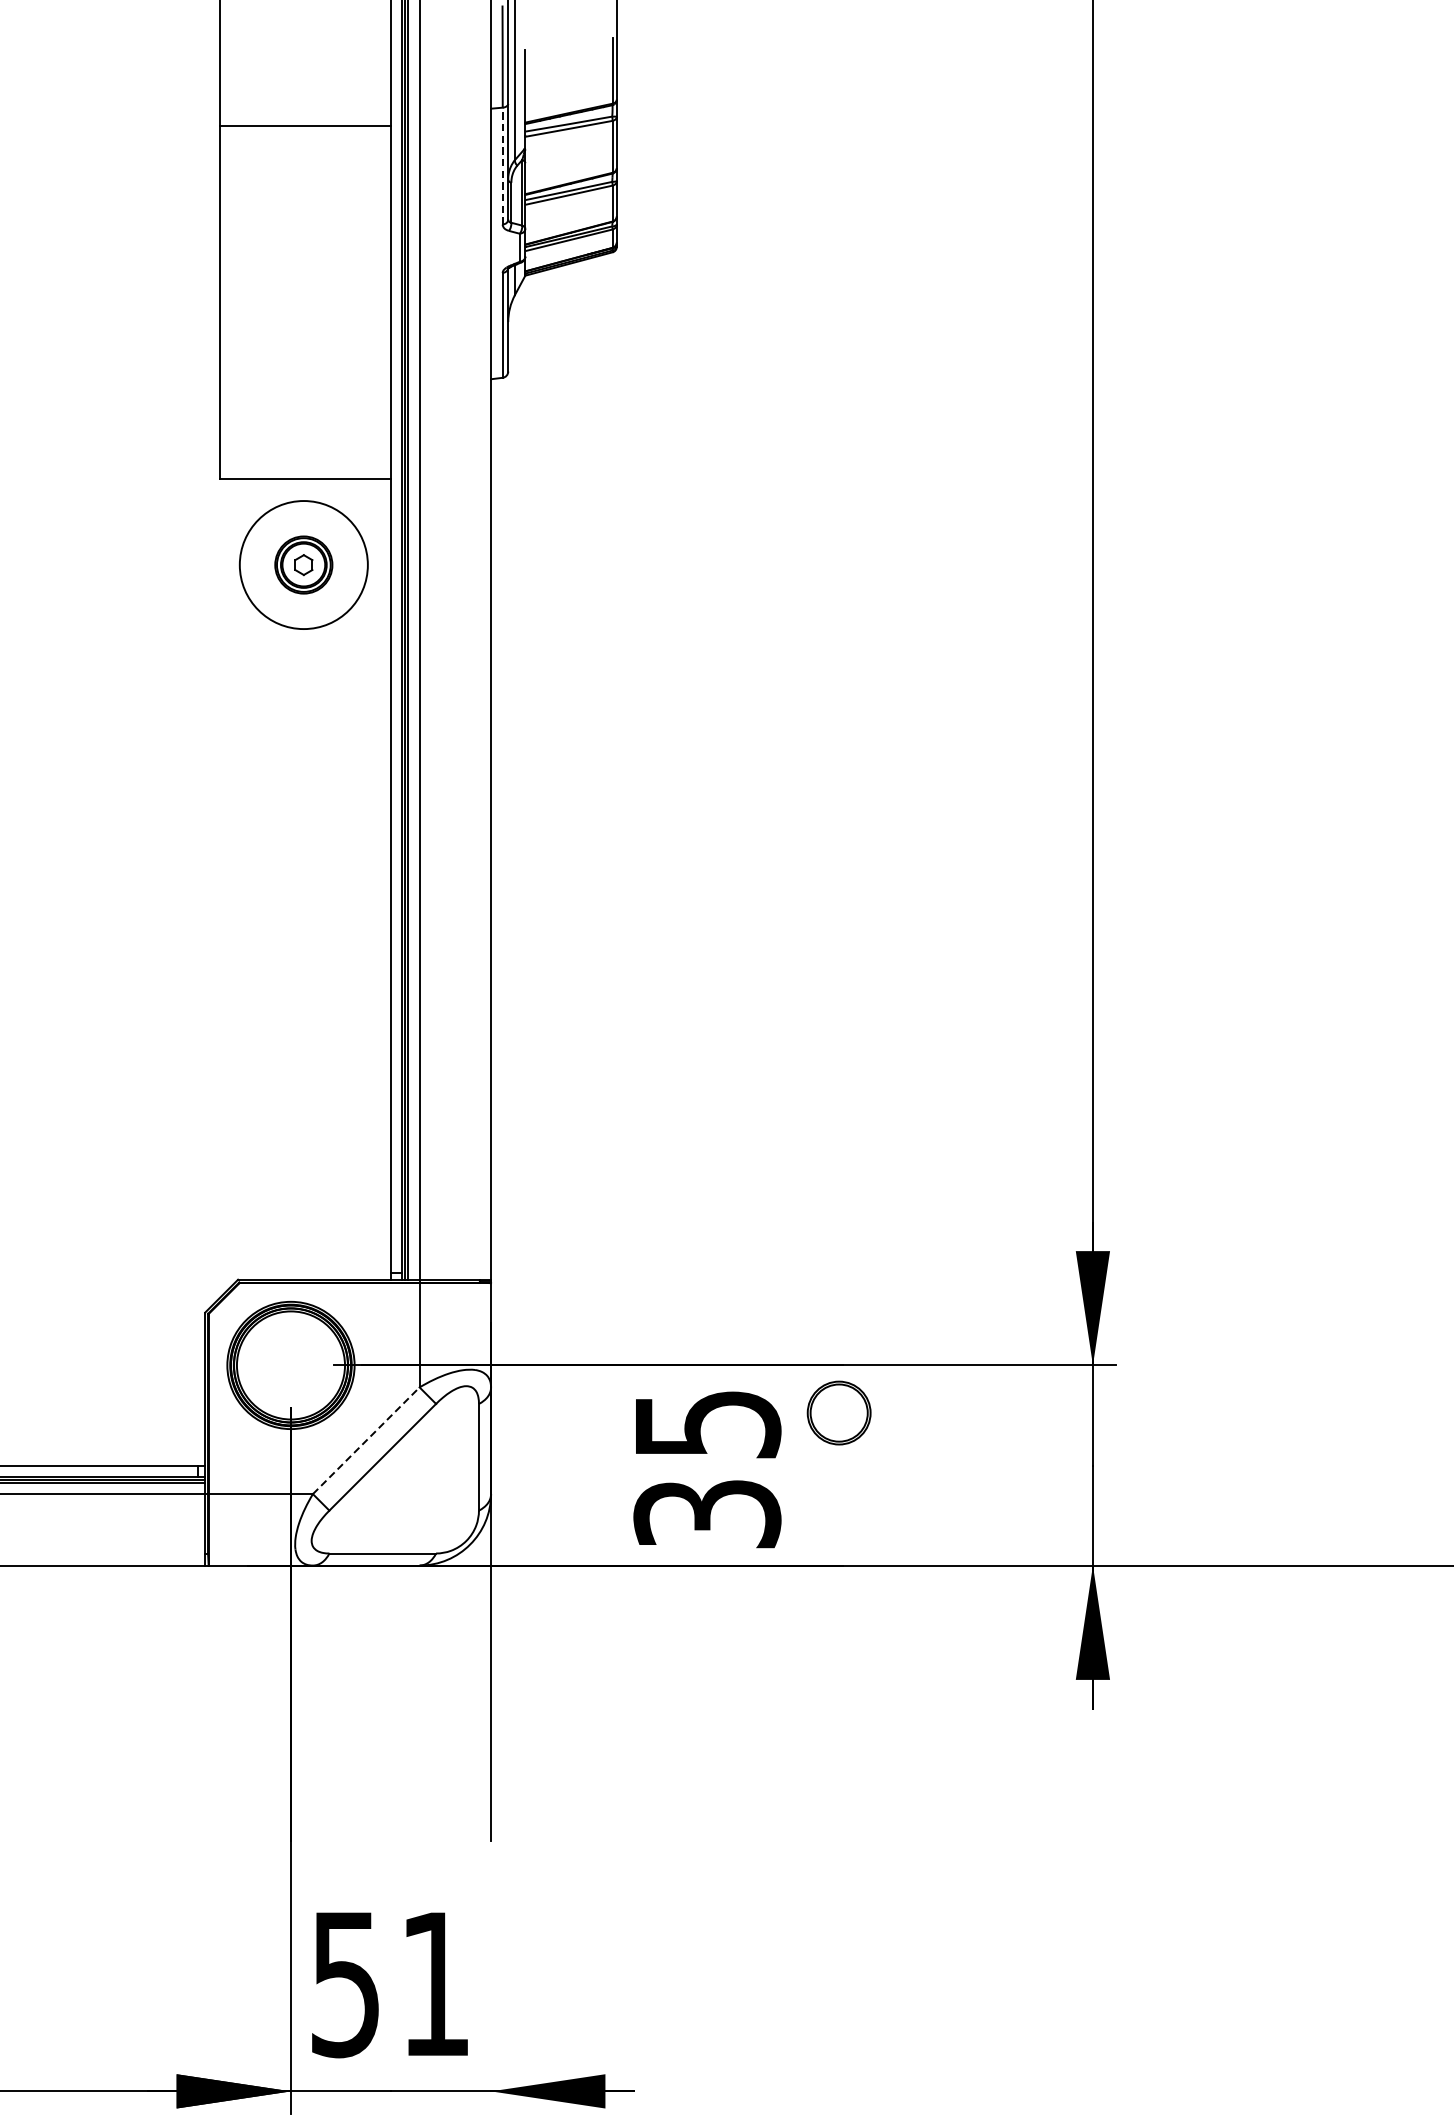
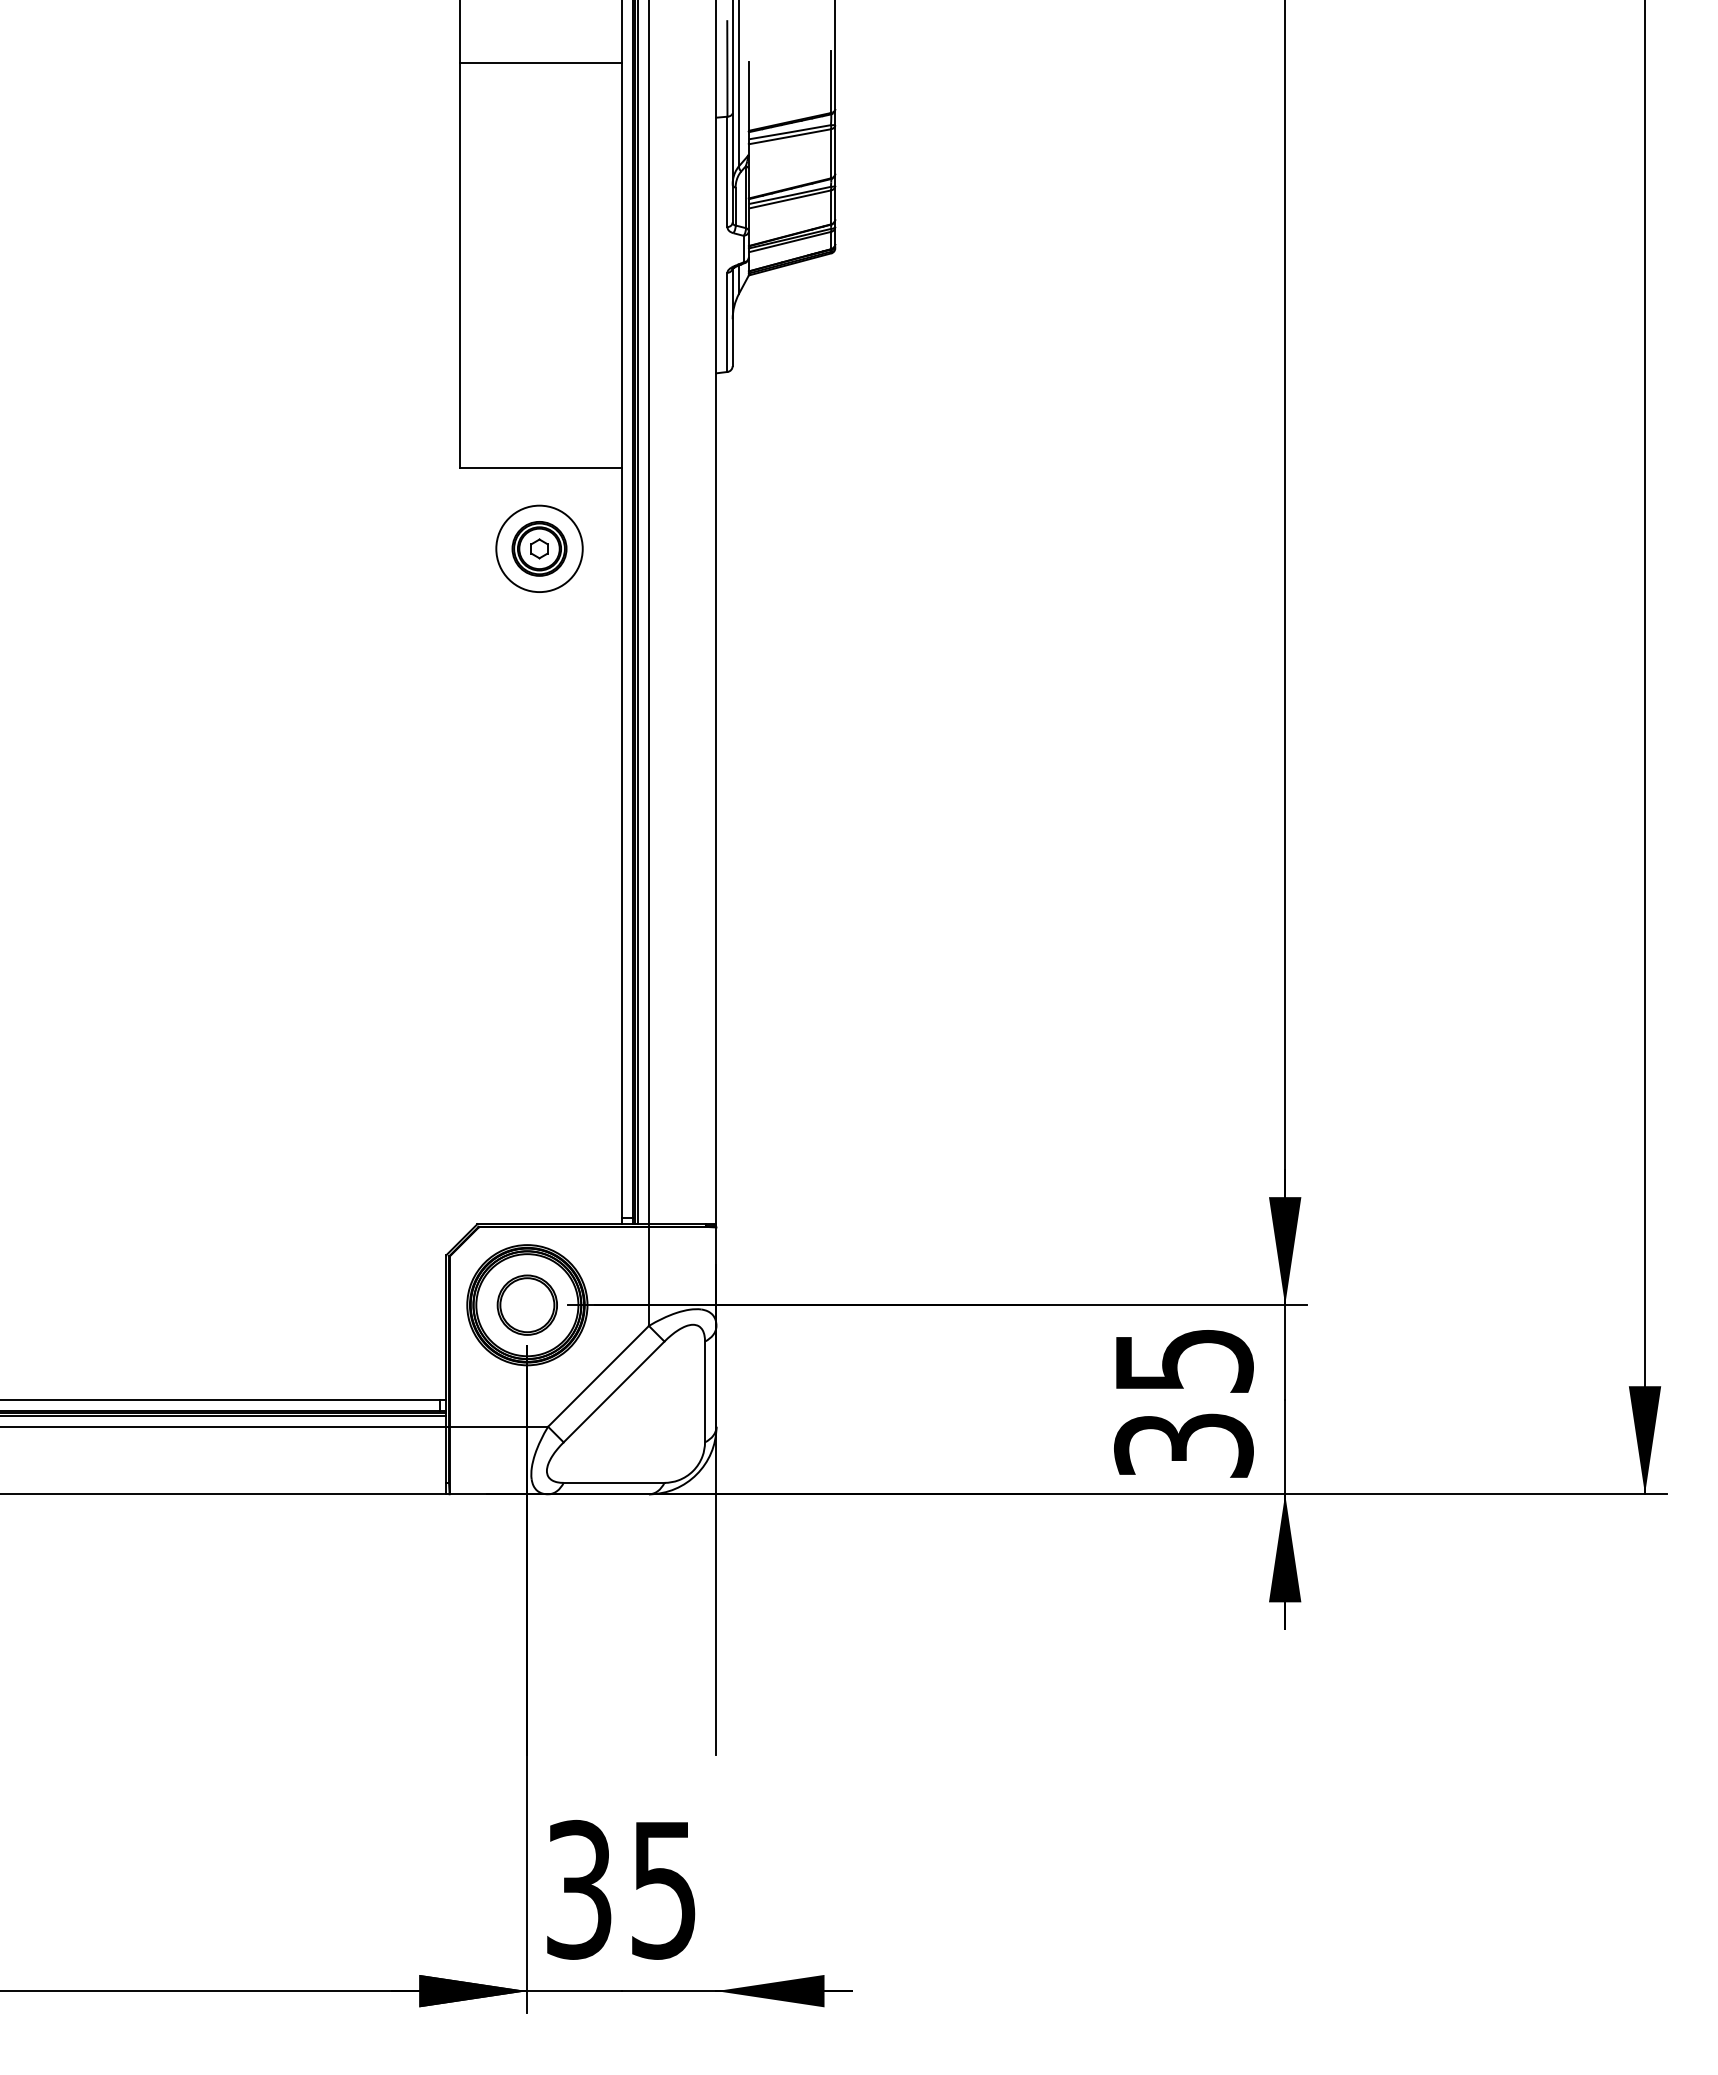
line: (304, 125) -> (540, 62), moved
line: (502, 165) -> (727, 171), dashed -> solid
circle: (303, 564) -> (539, 548), size x0.71
part: (838, 1412) -> (526, 1304), moved
line: (366, 1440) -> (598, 1376), dashed -> solid
text: (707, 1469) -> (1183, 1403), moved
text: (390, 1983) -> (621, 1889), 51 -> 35

